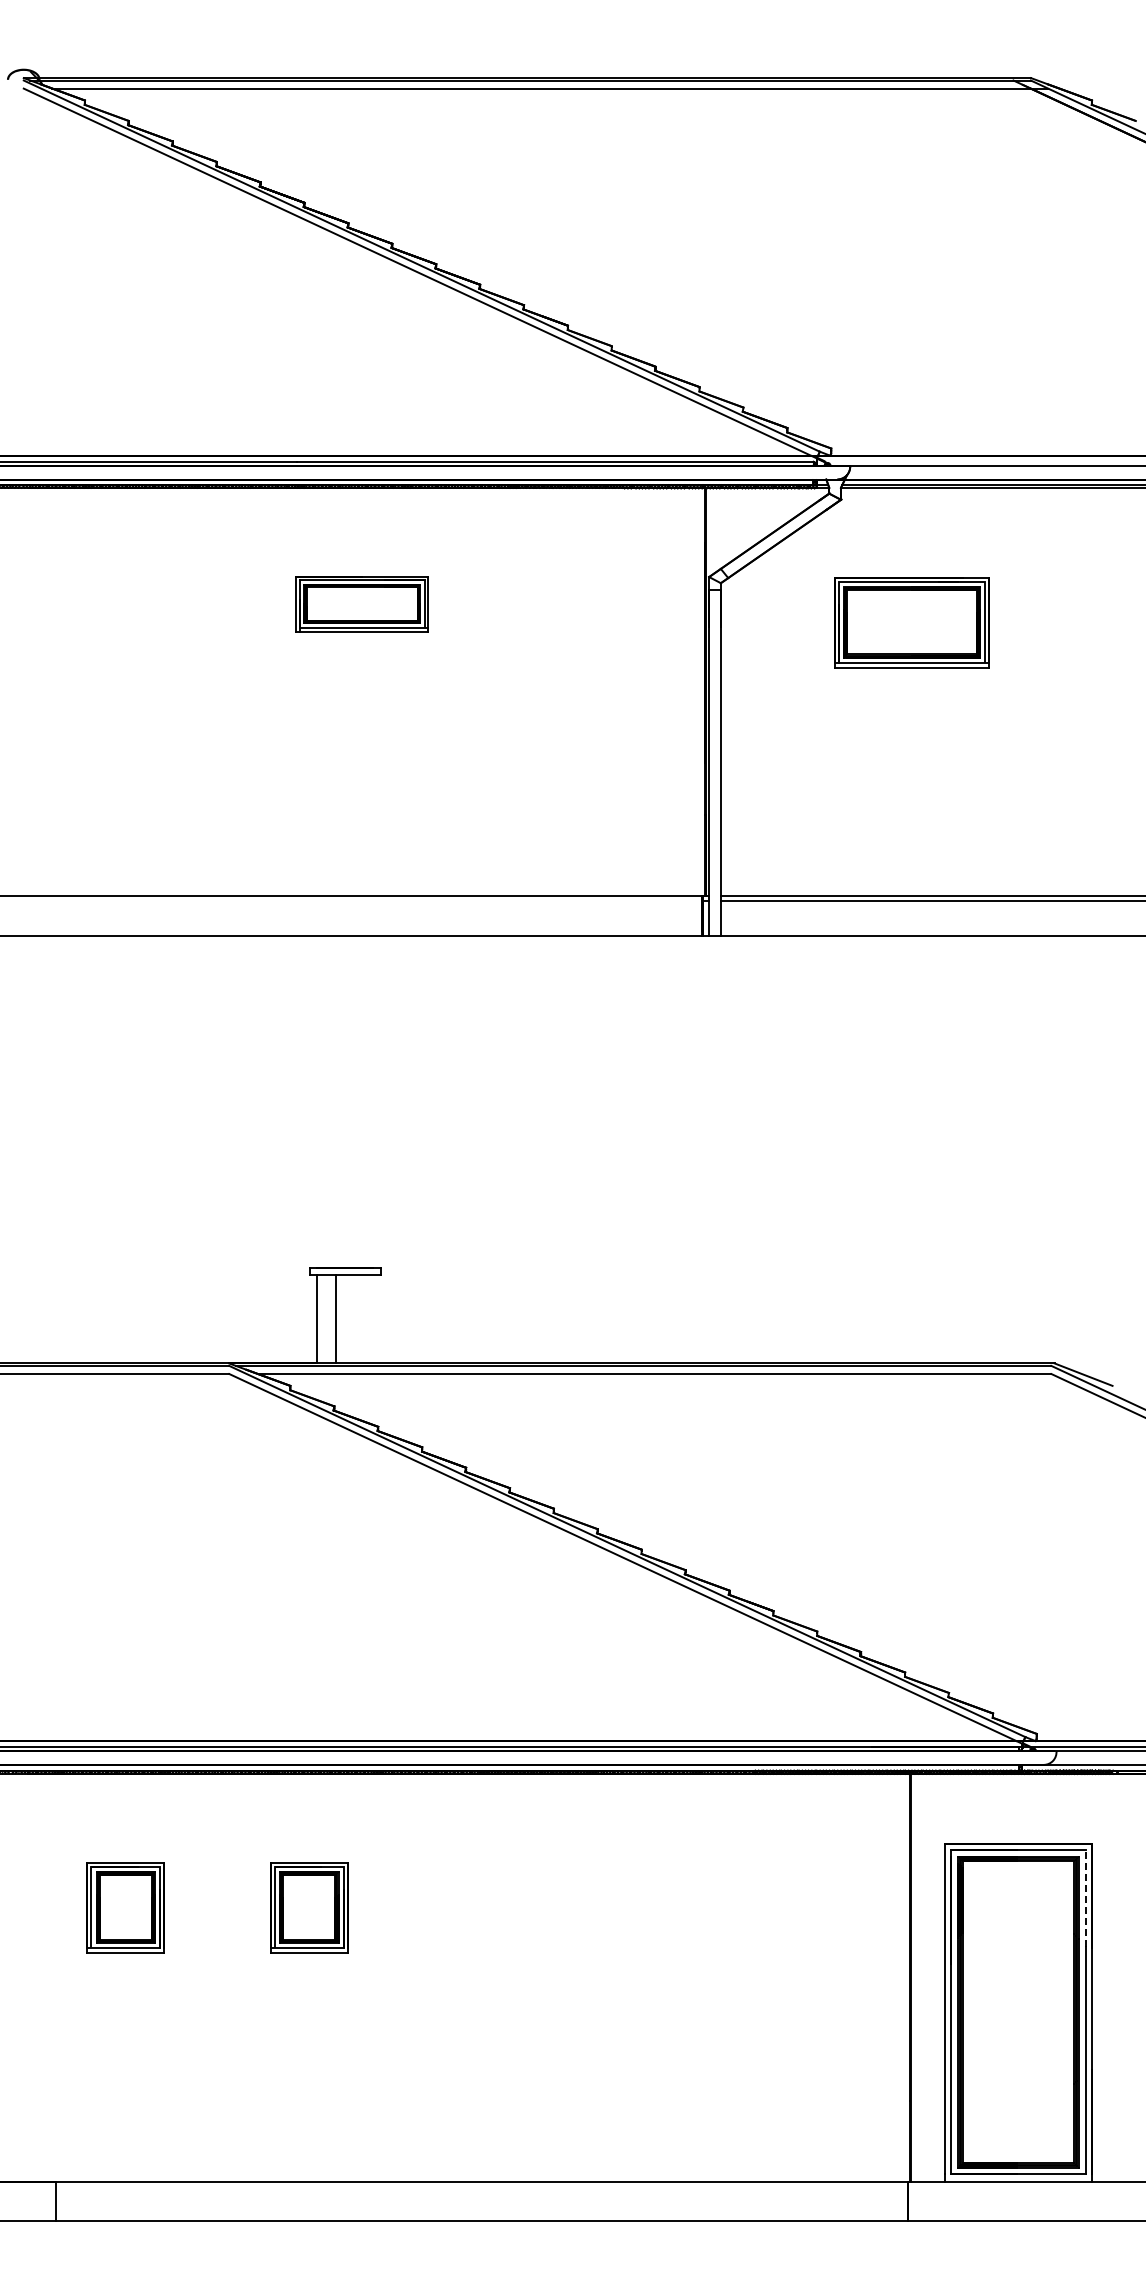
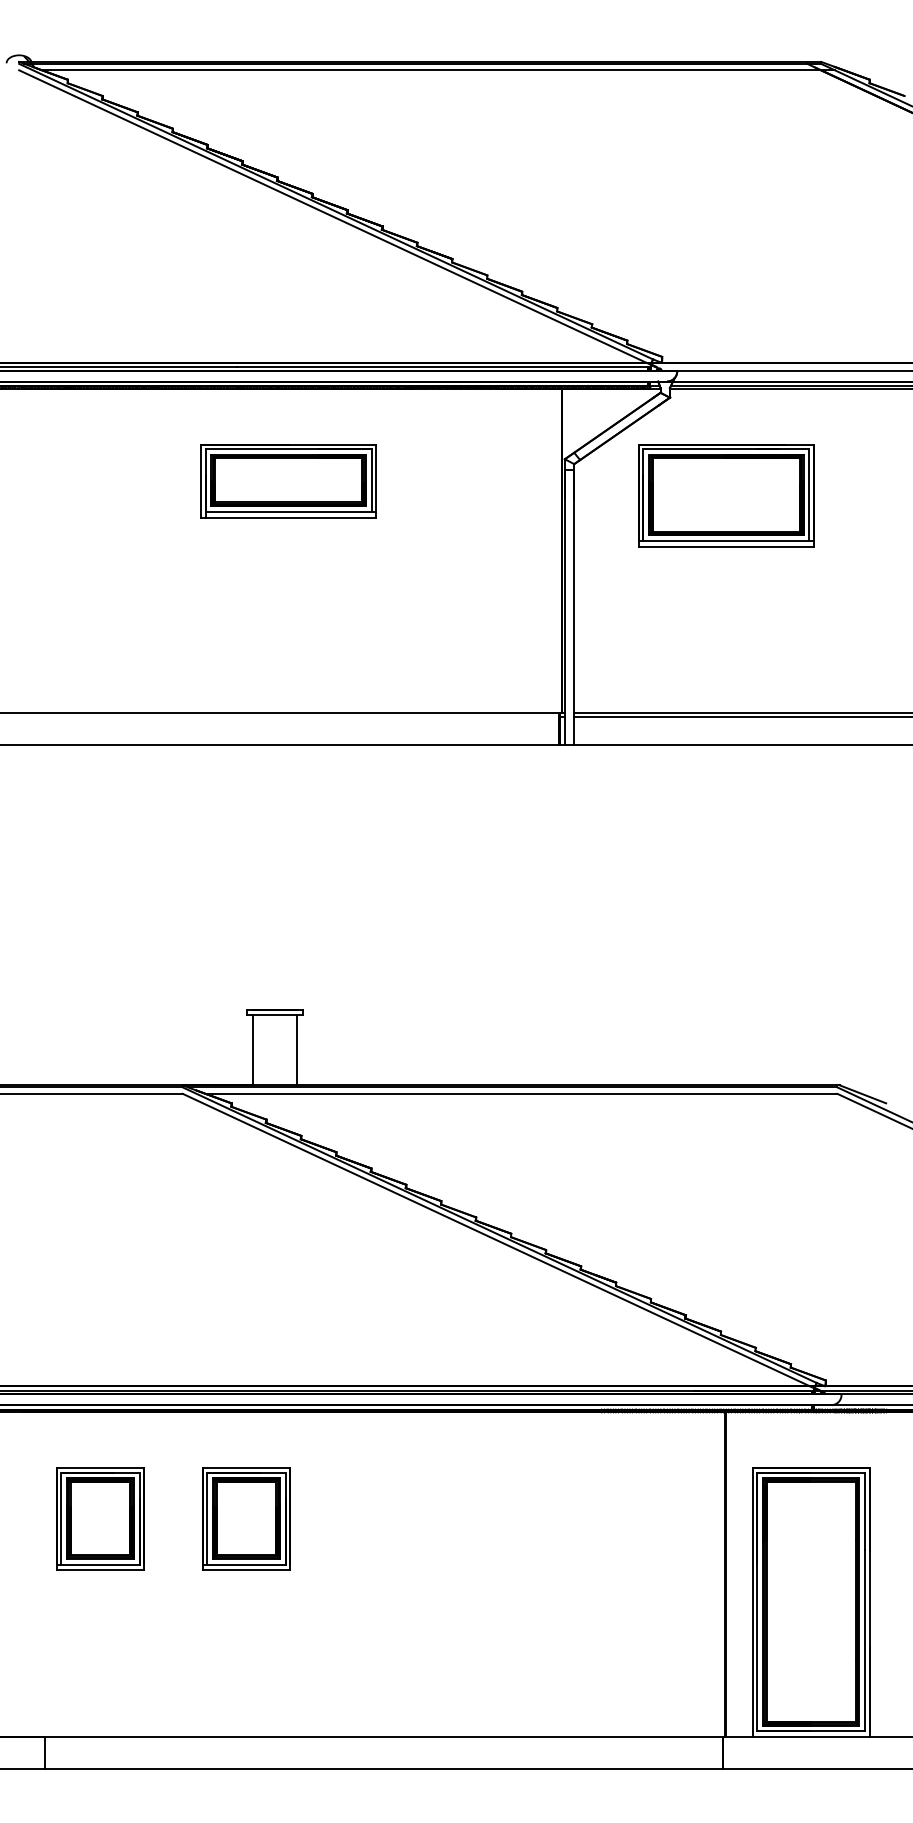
part: (361, 604) -> (288, 481), size x1.67
part: (911, 622) -> (726, 495), size x1.43
line: (336, 1319) -> (297, 1050), moved
line: (1085, 1897) -> (864, 1510), dashed -> solid
part: (125, 1907) -> (100, 1518), size x1.43
part: (308, 1907) -> (245, 1518), size x1.43

